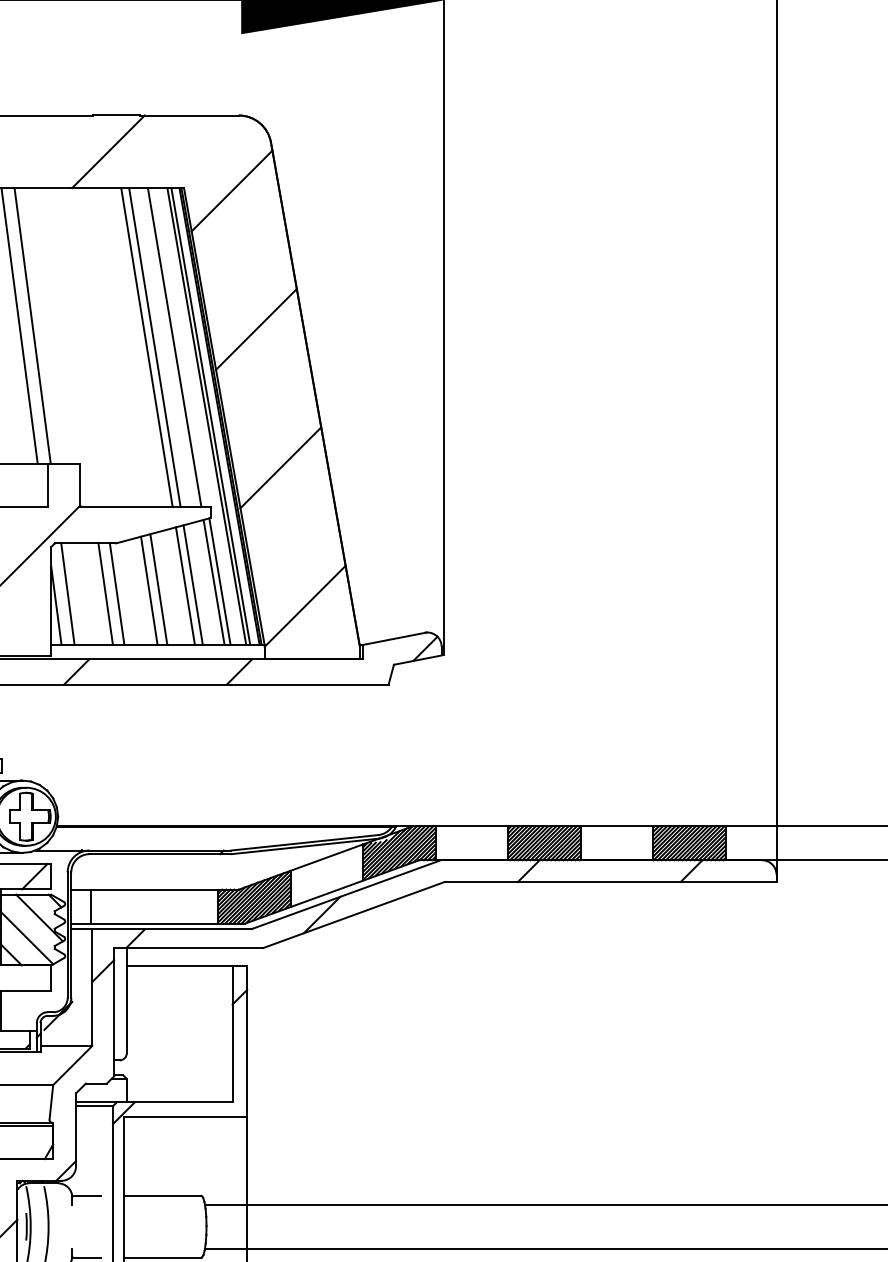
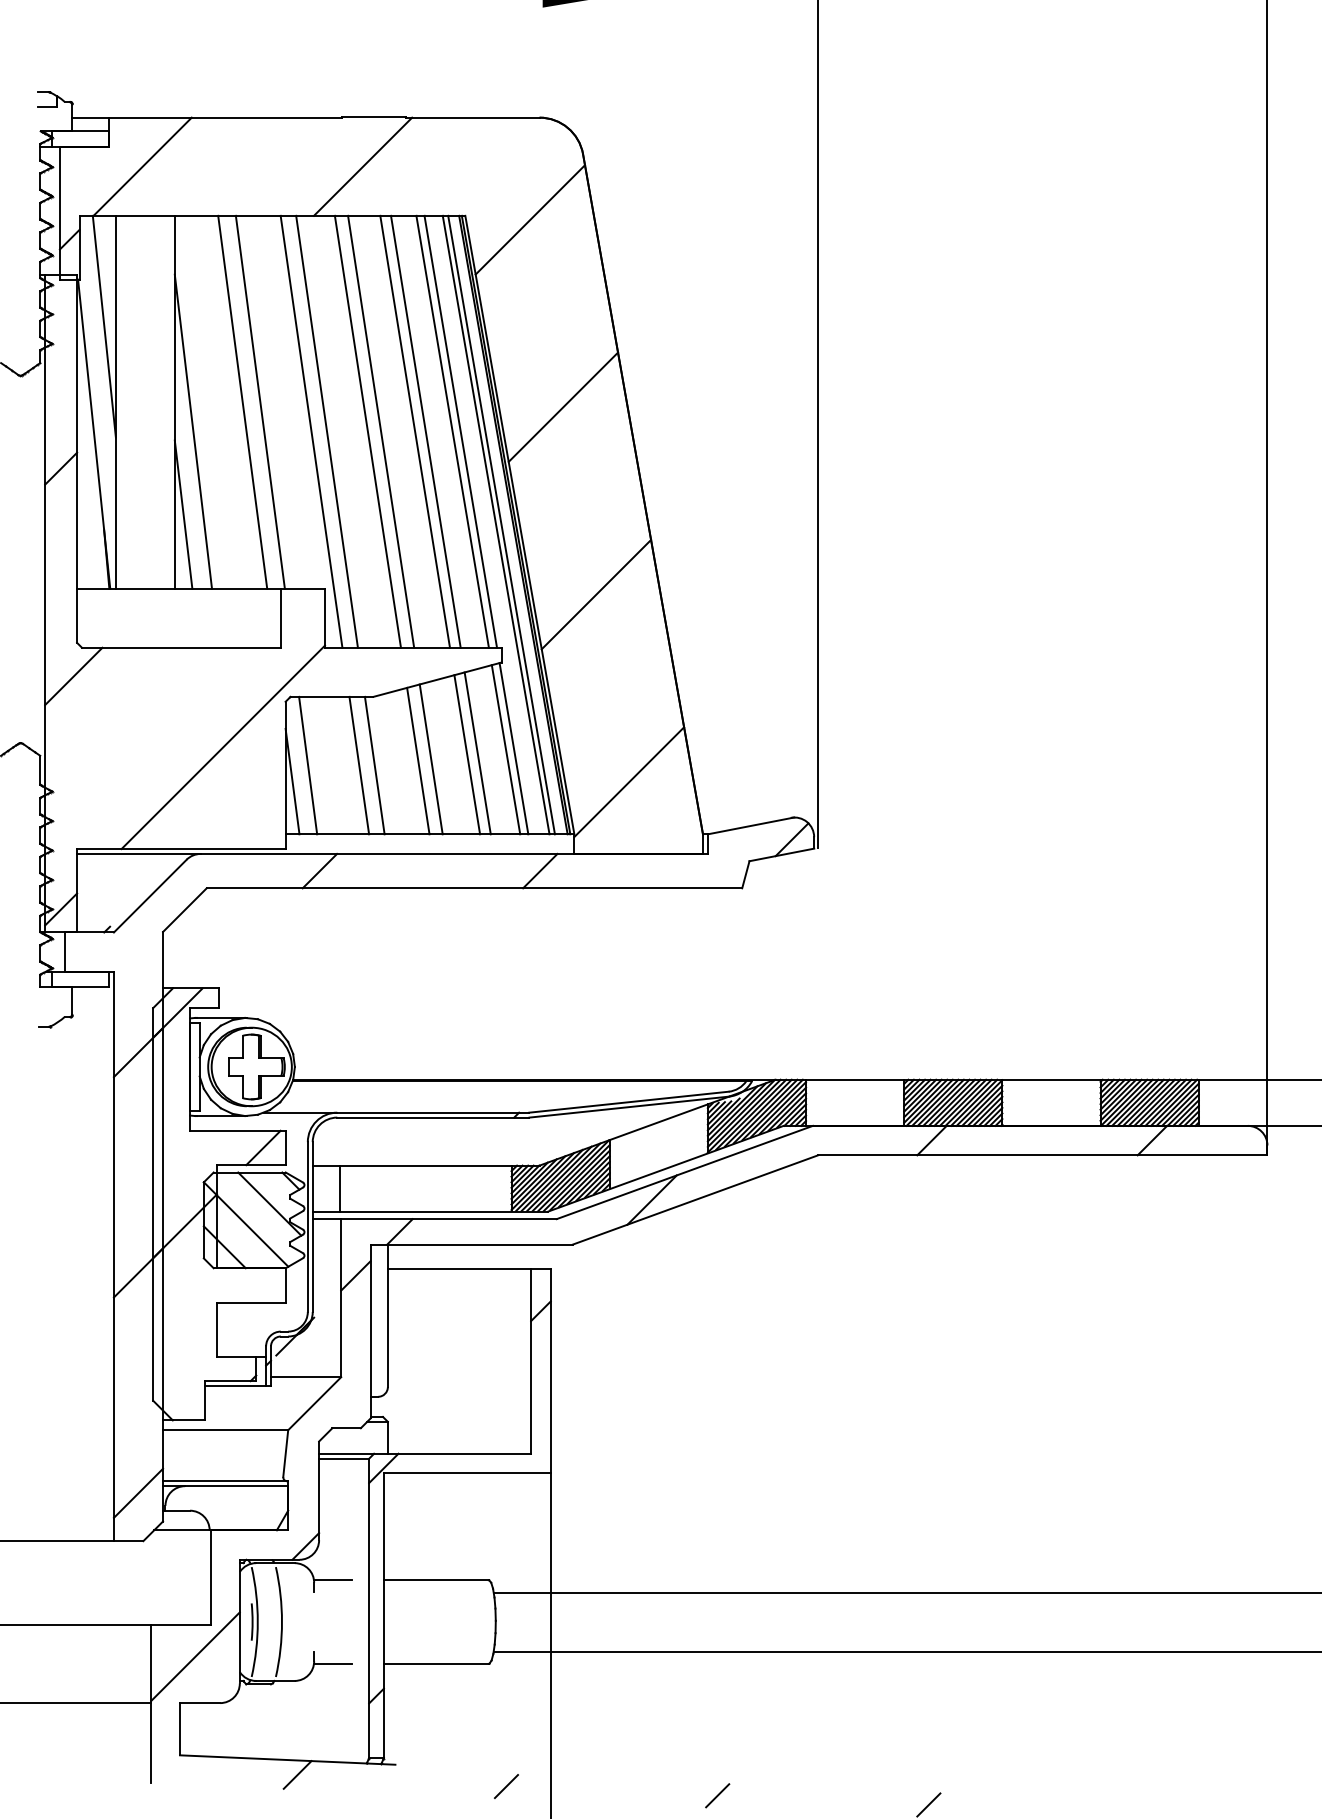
line: (70, 347) -> (311, 431), added
line: (81, 347) -> (326, 431), added
line: (111, 347) -> (367, 431), added
line: (122, 347) -> (381, 431), added
line: (180, 347) -> (460, 431), added

